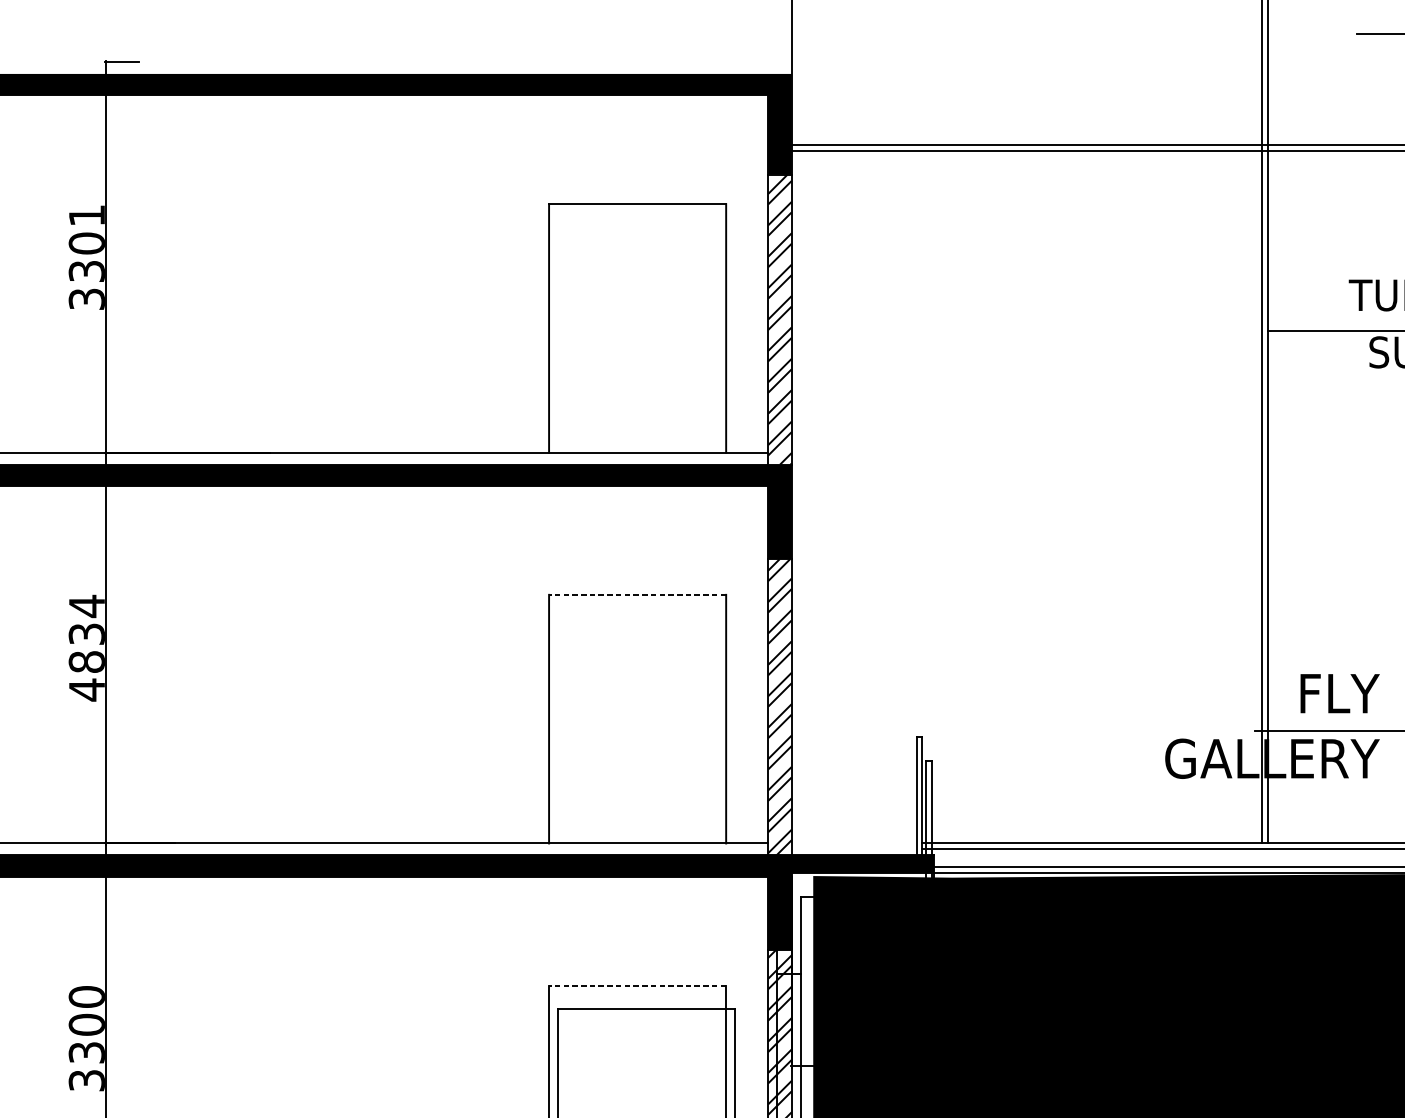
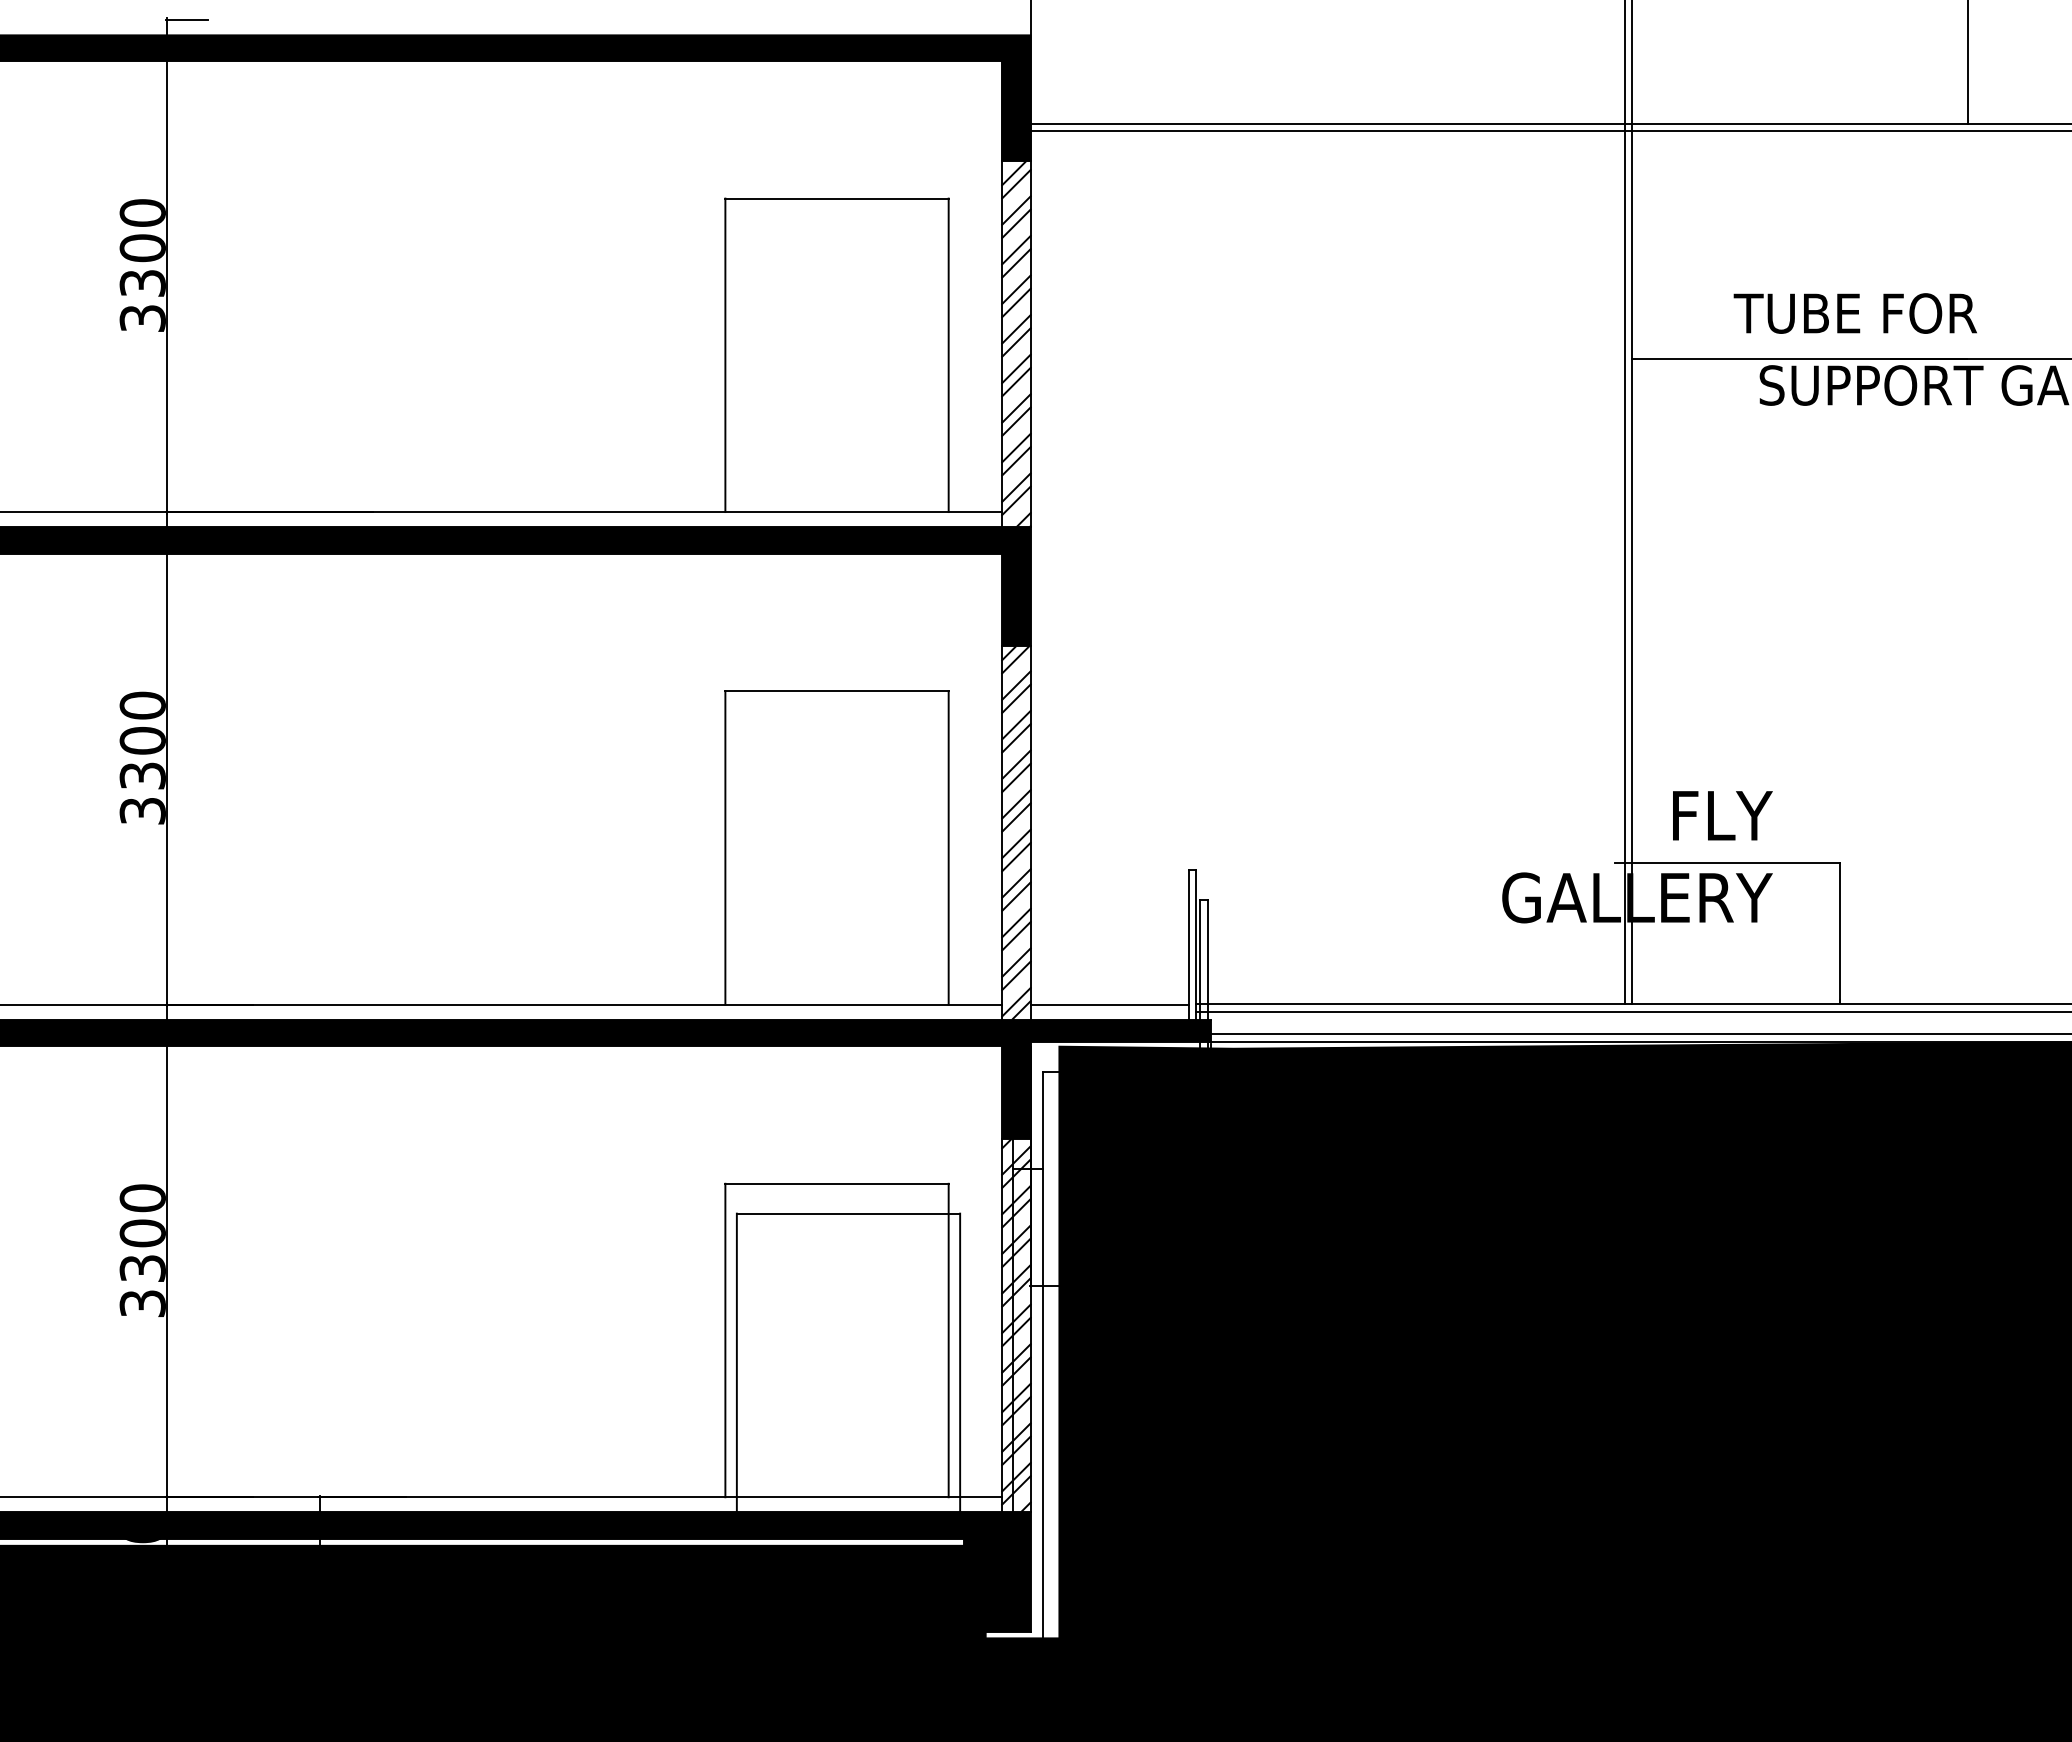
text: (86, 215) -> (142, 212), 3301 -> 3300
line: (637, 595) -> (837, 691), dashed -> solid
text: (86, 648) -> (142, 758), 4834 -> 3300
line: (853, 843) -> (1109, 1004), added
line: (637, 985) -> (837, 1183), dashed -> solid

